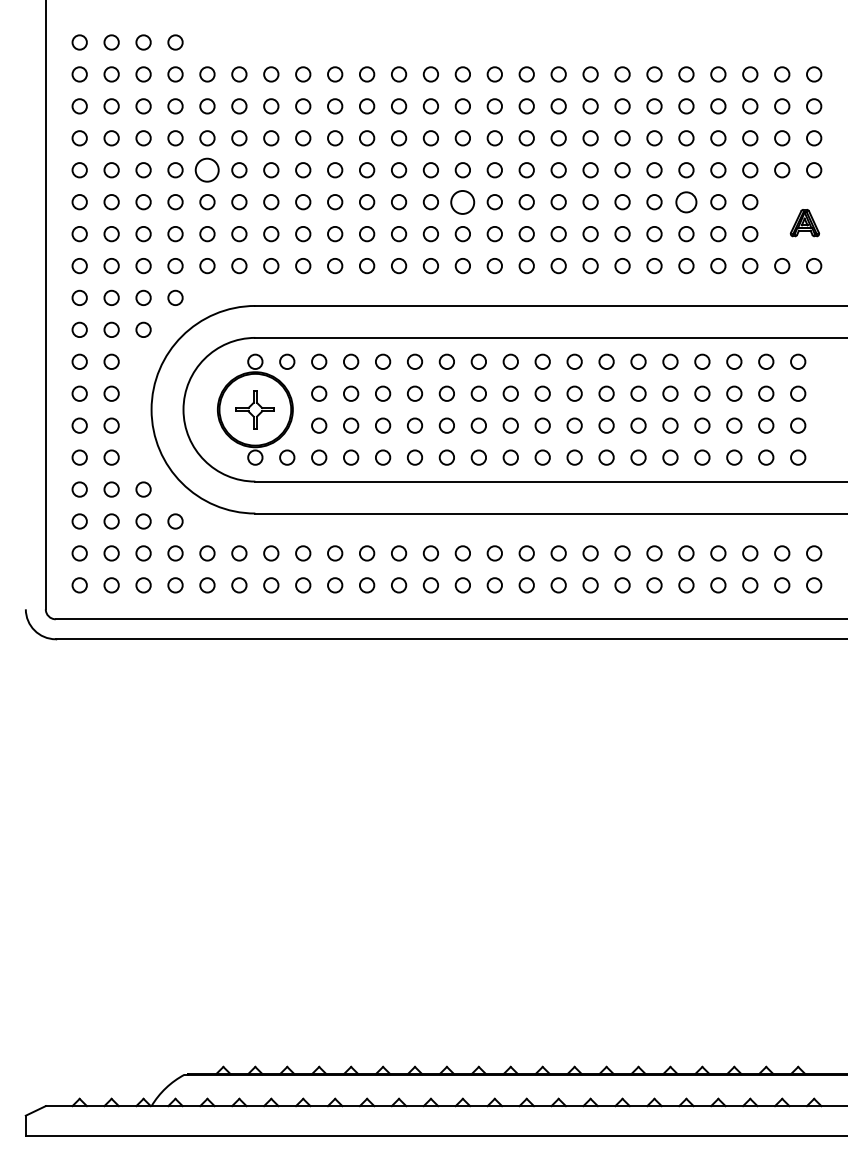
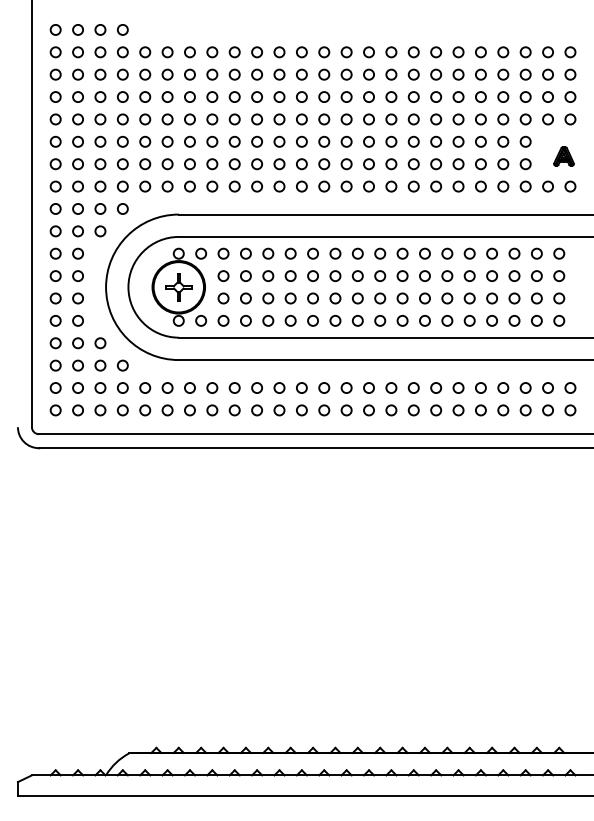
circle: (207, 170) -> (145, 119), size x0.62
circle: (463, 201) -> (324, 141), size x0.62
circle: (685, 201) -> (480, 141), size x0.71

